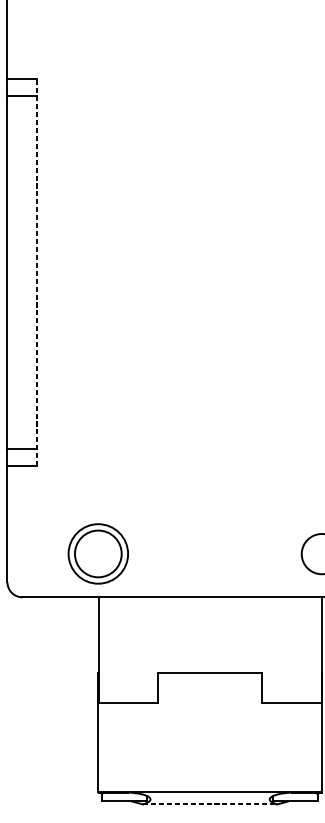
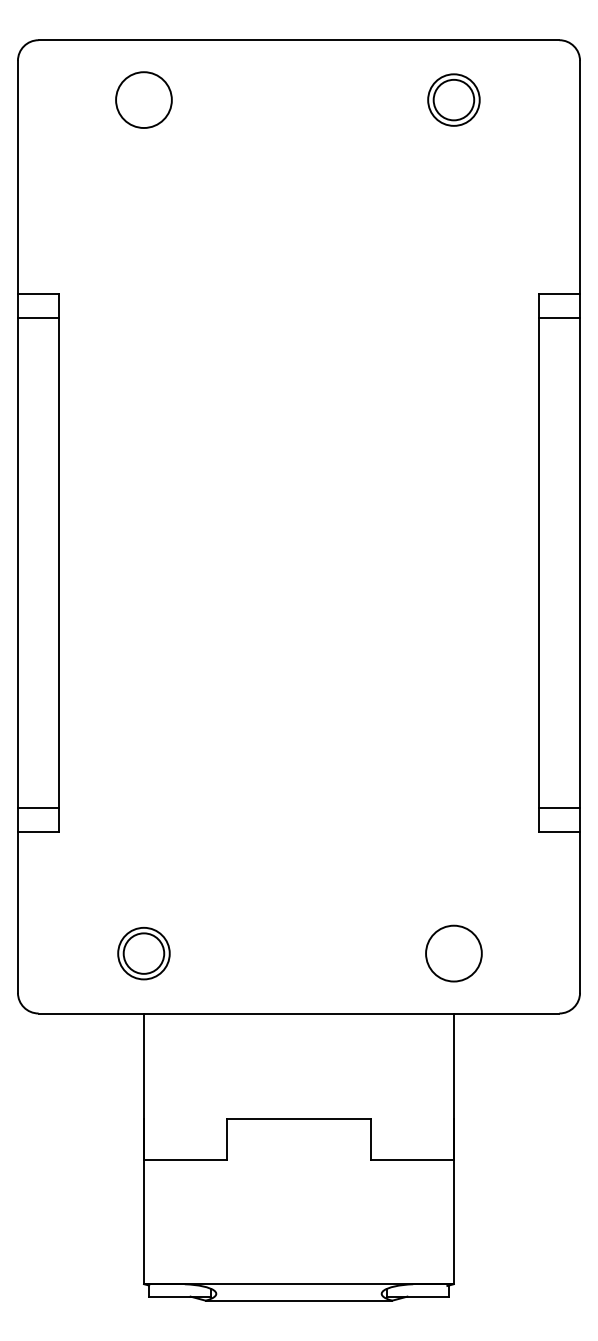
line: (37, 272) -> (59, 563), dashed -> solid
part: (98, 554) -> (143, 953), size x0.62
line: (209, 804) -> (298, 1300), dashed -> solid

